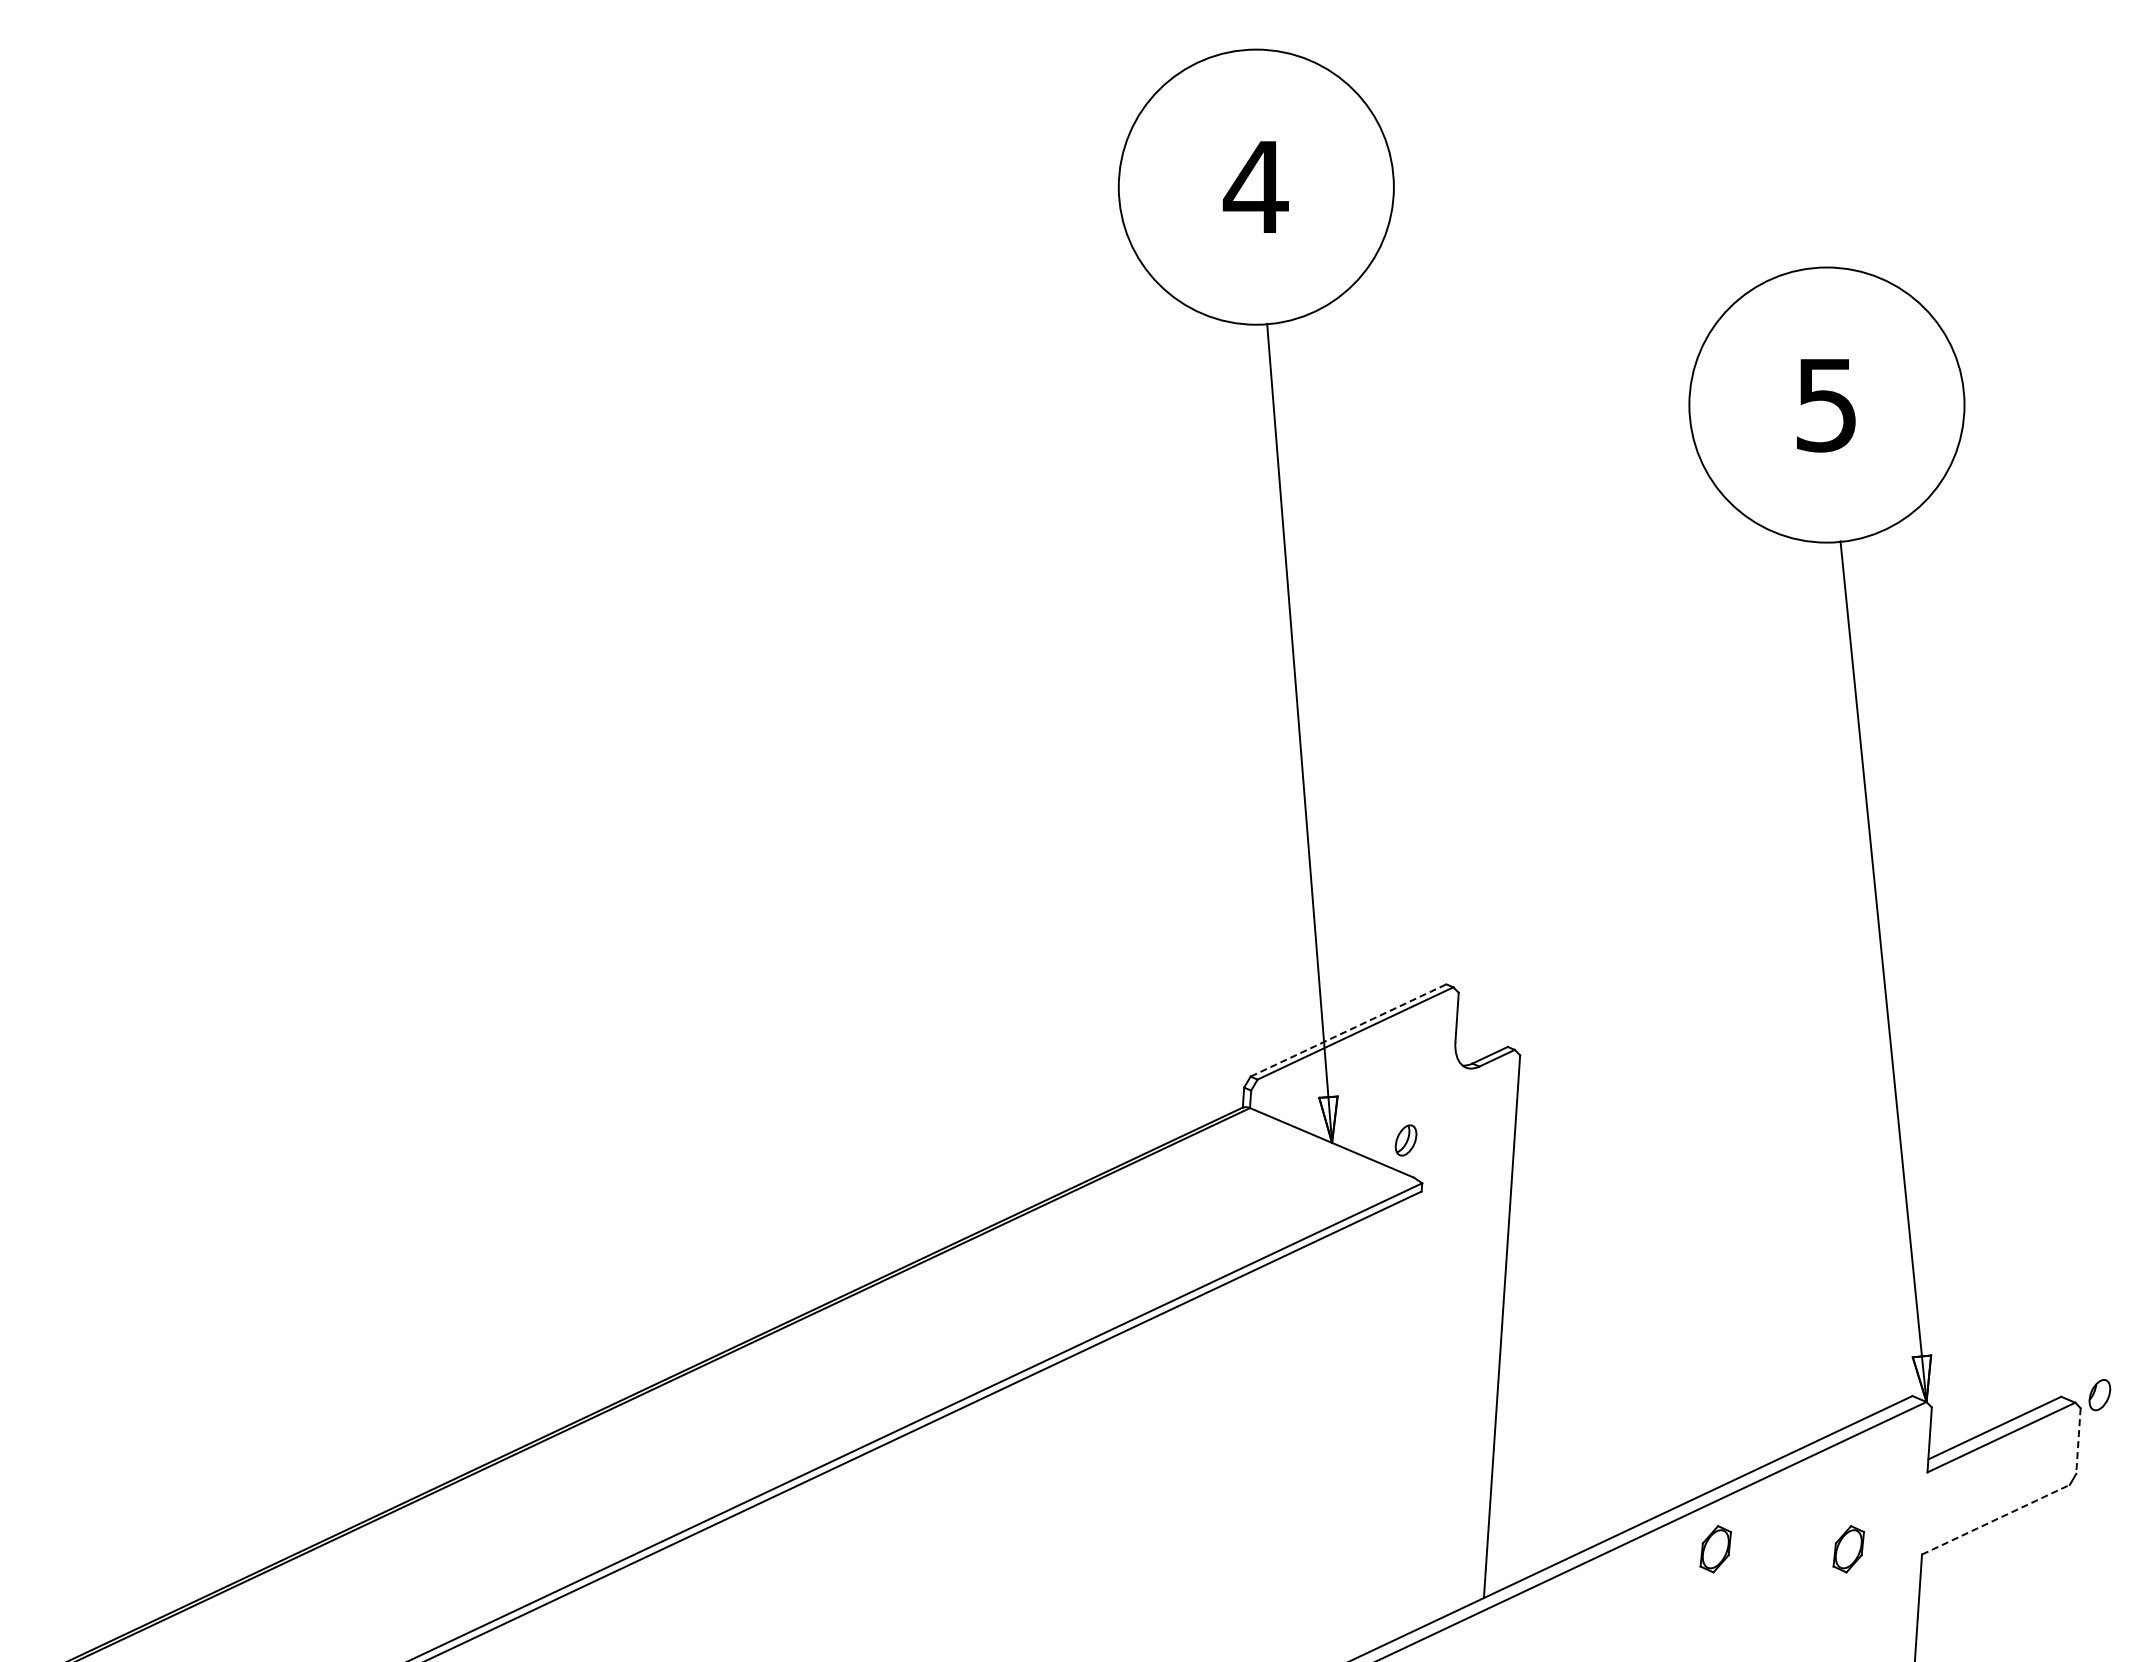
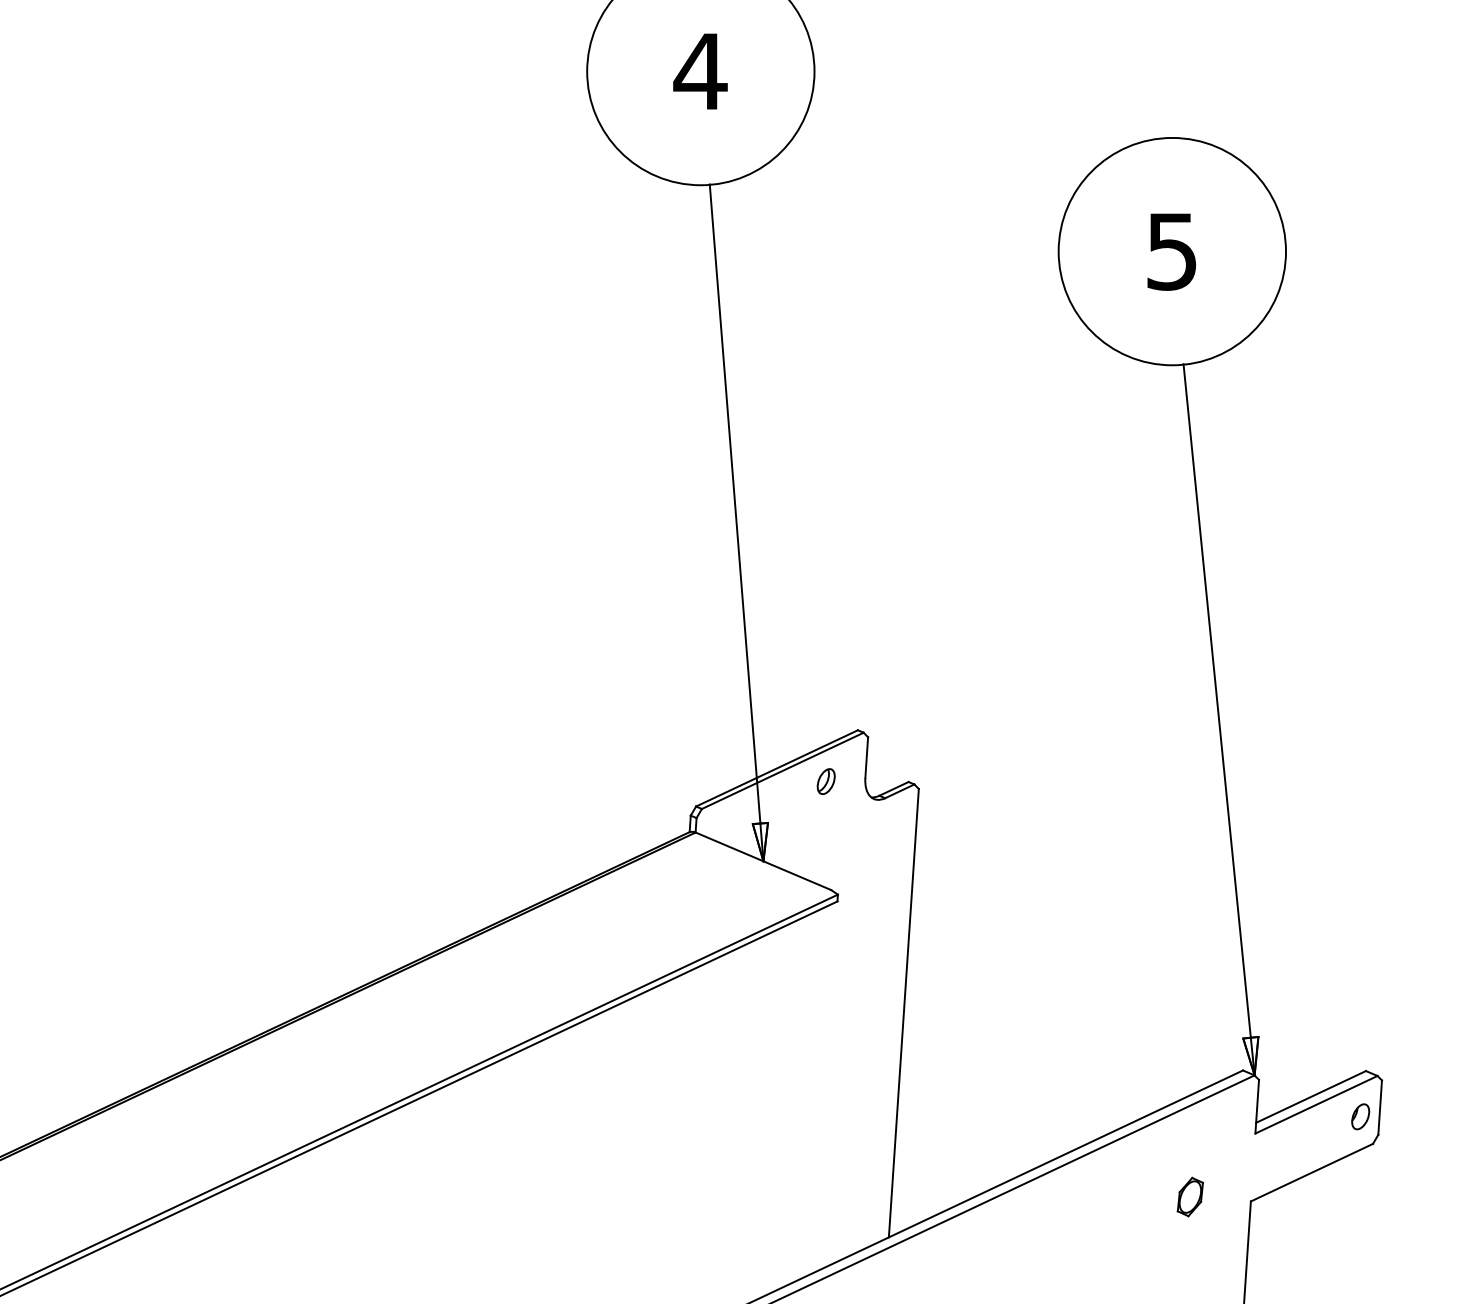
line: (1348, 1030) -> (776, 768), dashed -> solid
part: (1405, 1140) -> (825, 781), moved
part: (2099, 1395) -> (1360, 1117), moved
line: (2078, 1441) -> (1380, 1108), dashed -> solid
line: (1995, 1519) -> (1311, 1172), dashed -> solid
part: (1715, 1549) -> (1080, 1197), removed

